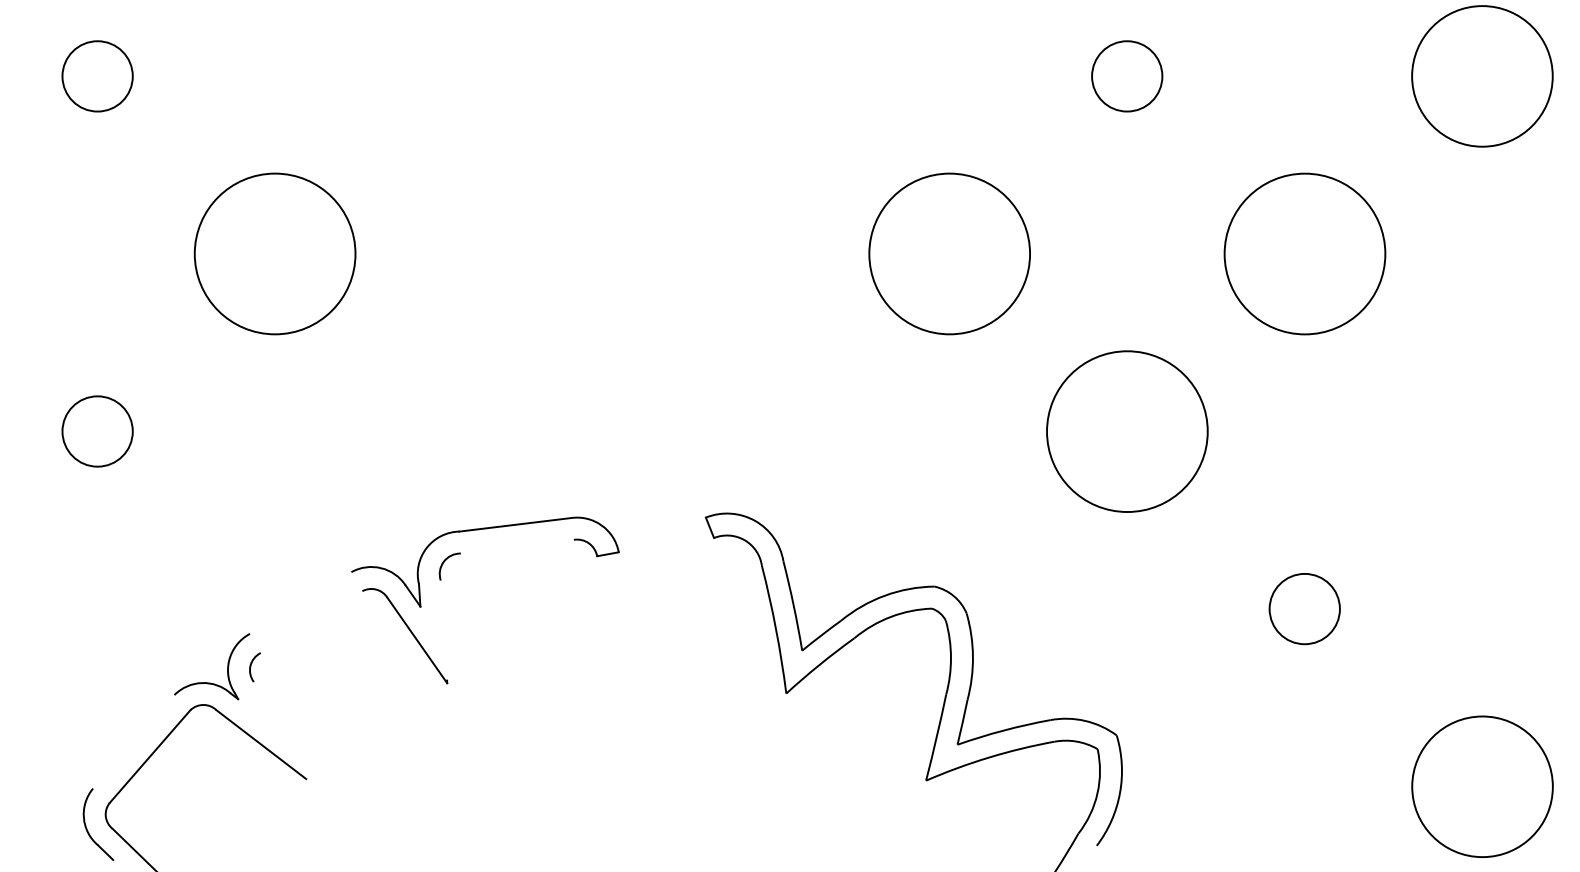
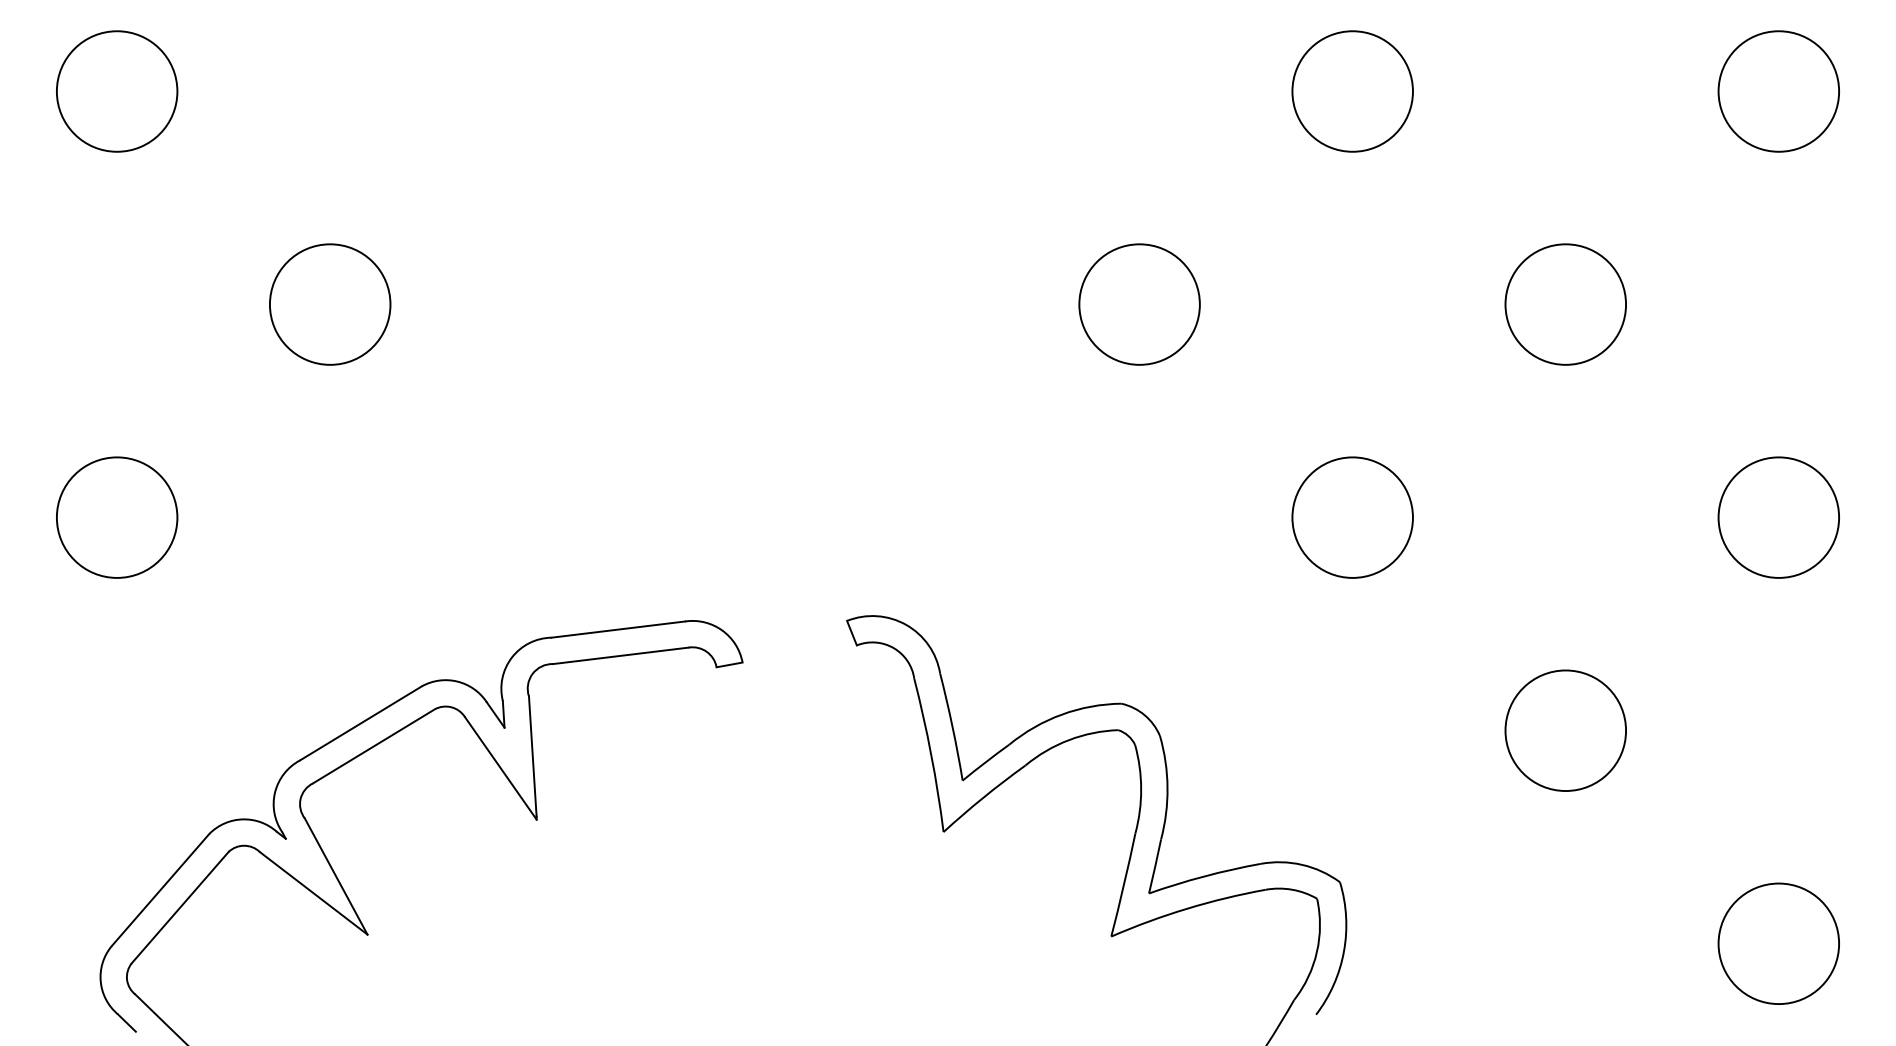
circle: (97, 76) -> (117, 91), size x1.43
circle: (1127, 76) -> (1352, 91), size x1.43
circle: (1482, 76) -> (1778, 91), size x0.71
circle: (274, 253) -> (329, 304), size x0.62
circle: (949, 253) -> (1139, 304), size x0.62
circle: (1304, 253) -> (1565, 304), size x0.62
circle: (97, 431) -> (117, 517), size x1.43
circle: (1127, 431) -> (1352, 517), size x0.62
circle: (1482, 431) -> (1778, 517), added
line: (517, 546) -> (620, 655), added
line: (300, 603) -> (360, 723), added
circle: (1304, 608) -> (1565, 730), size x1.43
line: (311, 622) -> (373, 746), added
line: (443, 630) -> (532, 756), added
line: (279, 730) -> (335, 876), added
line: (133, 741) -> (160, 889), added
circle: (1482, 786) -> (1778, 943), size x0.71

